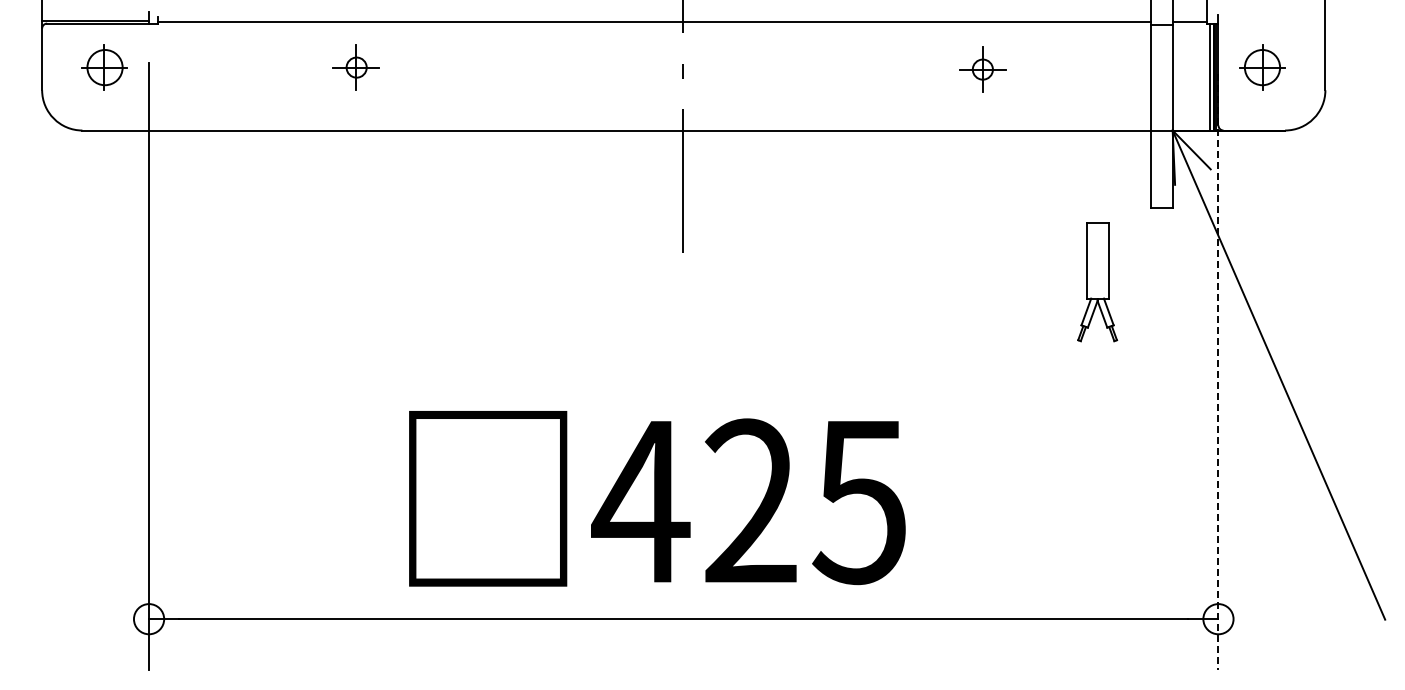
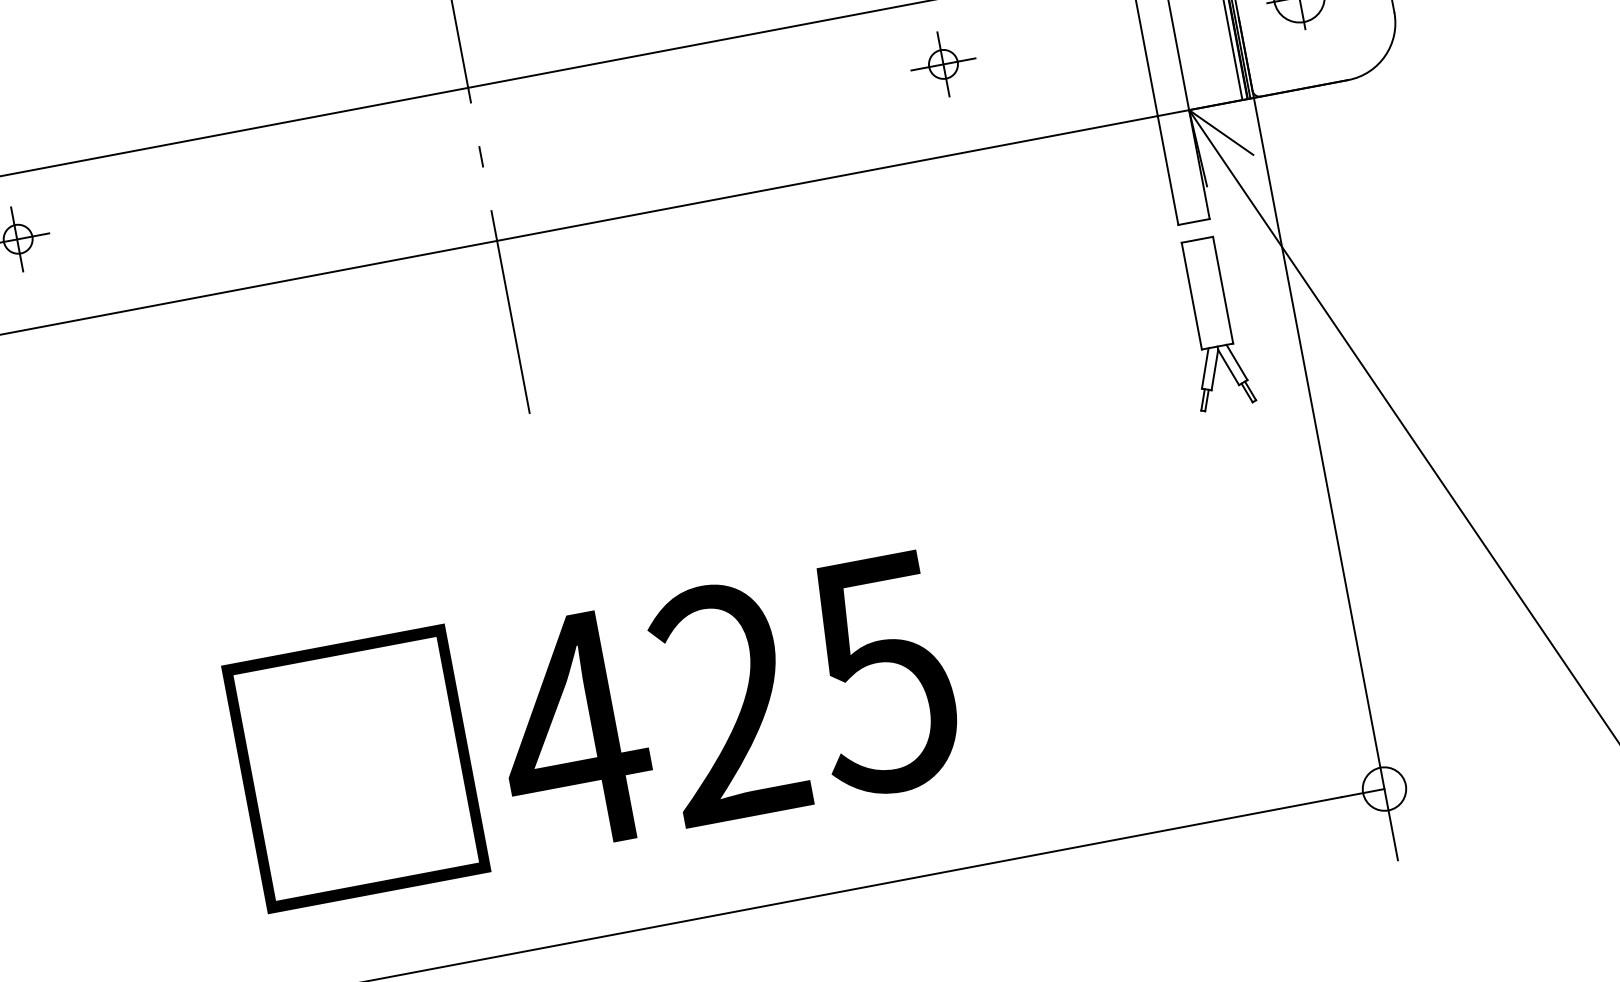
part: (982, 69) -> (942, 64), moved
part: (1097, 282) -> (1213, 323), moved
line: (1218, 371) -> (1318, 438), dashed -> solid
text: (657, 498) -> (595, 723), moved

